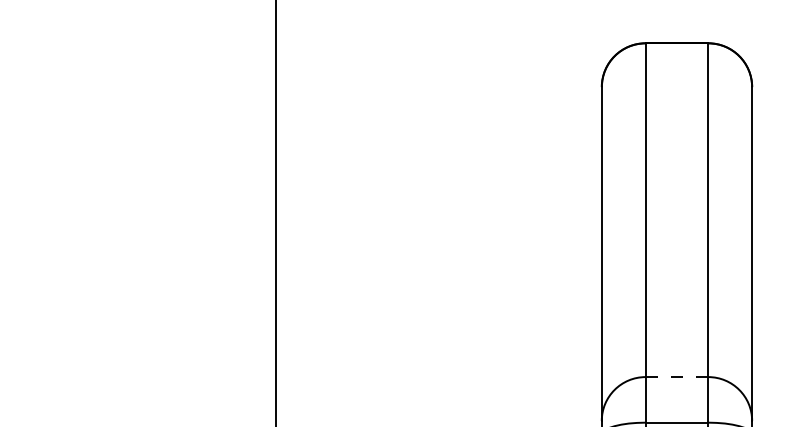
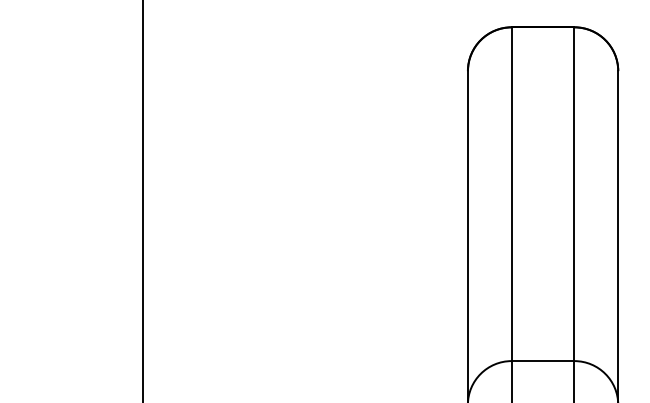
line: (677, 377) -> (543, 361), dashed -> solid

